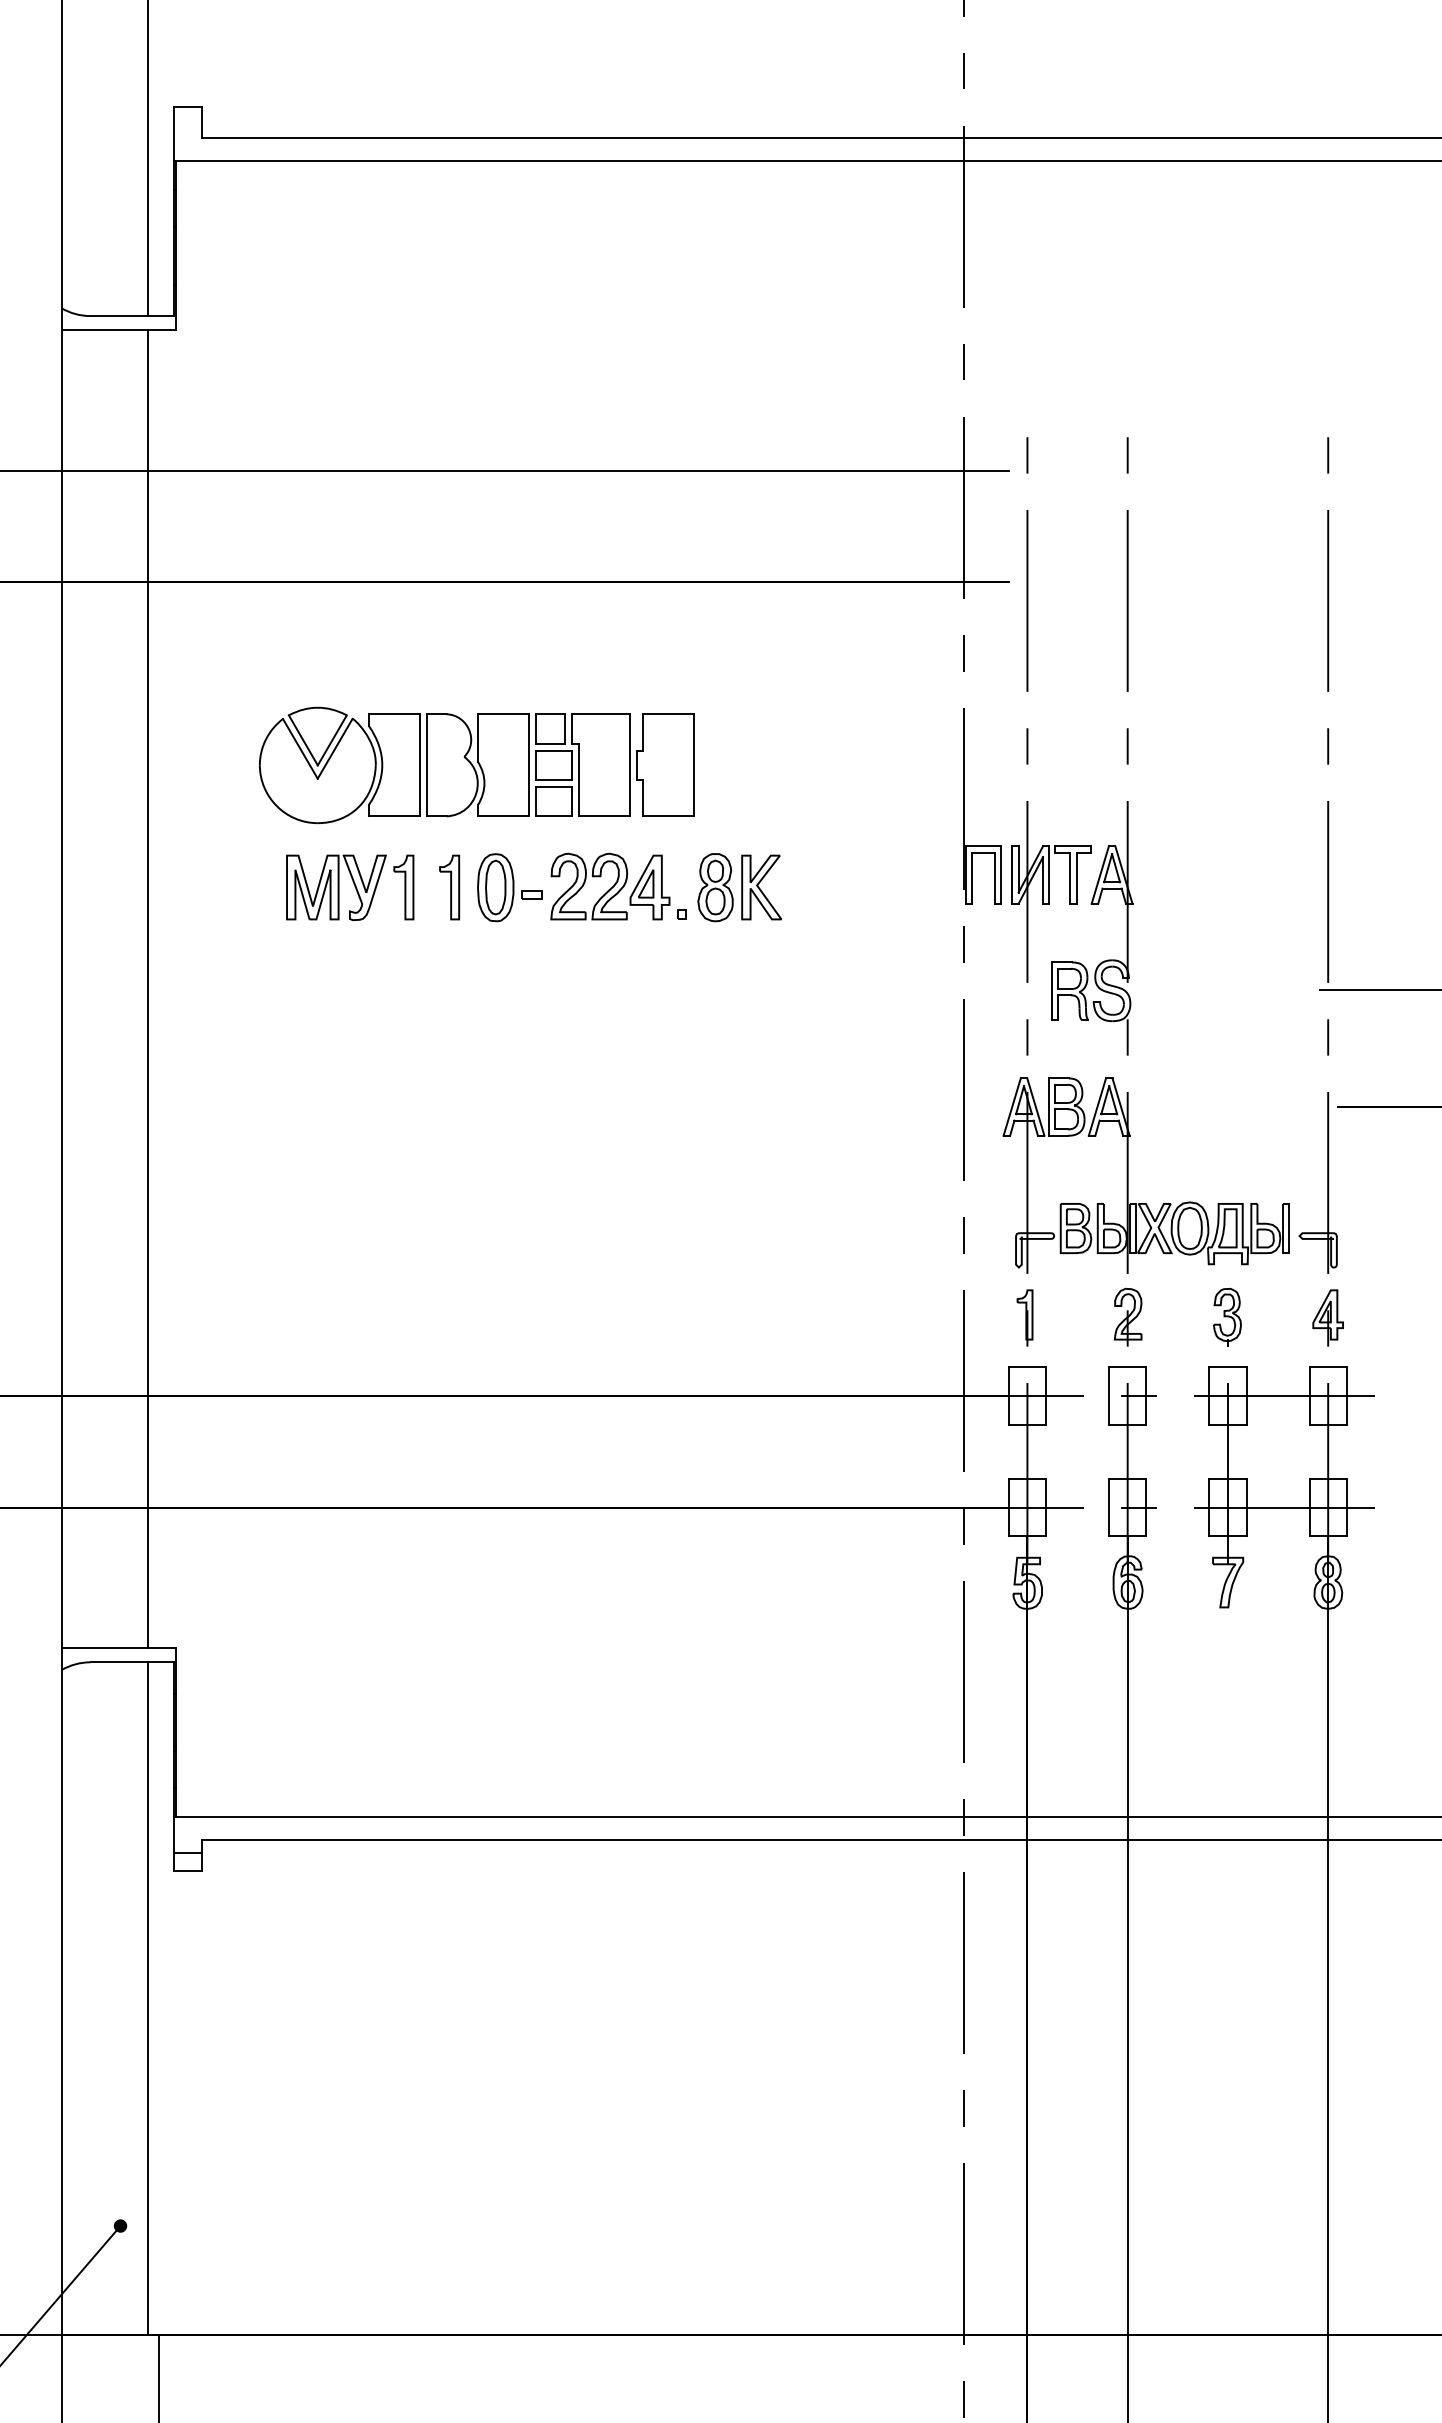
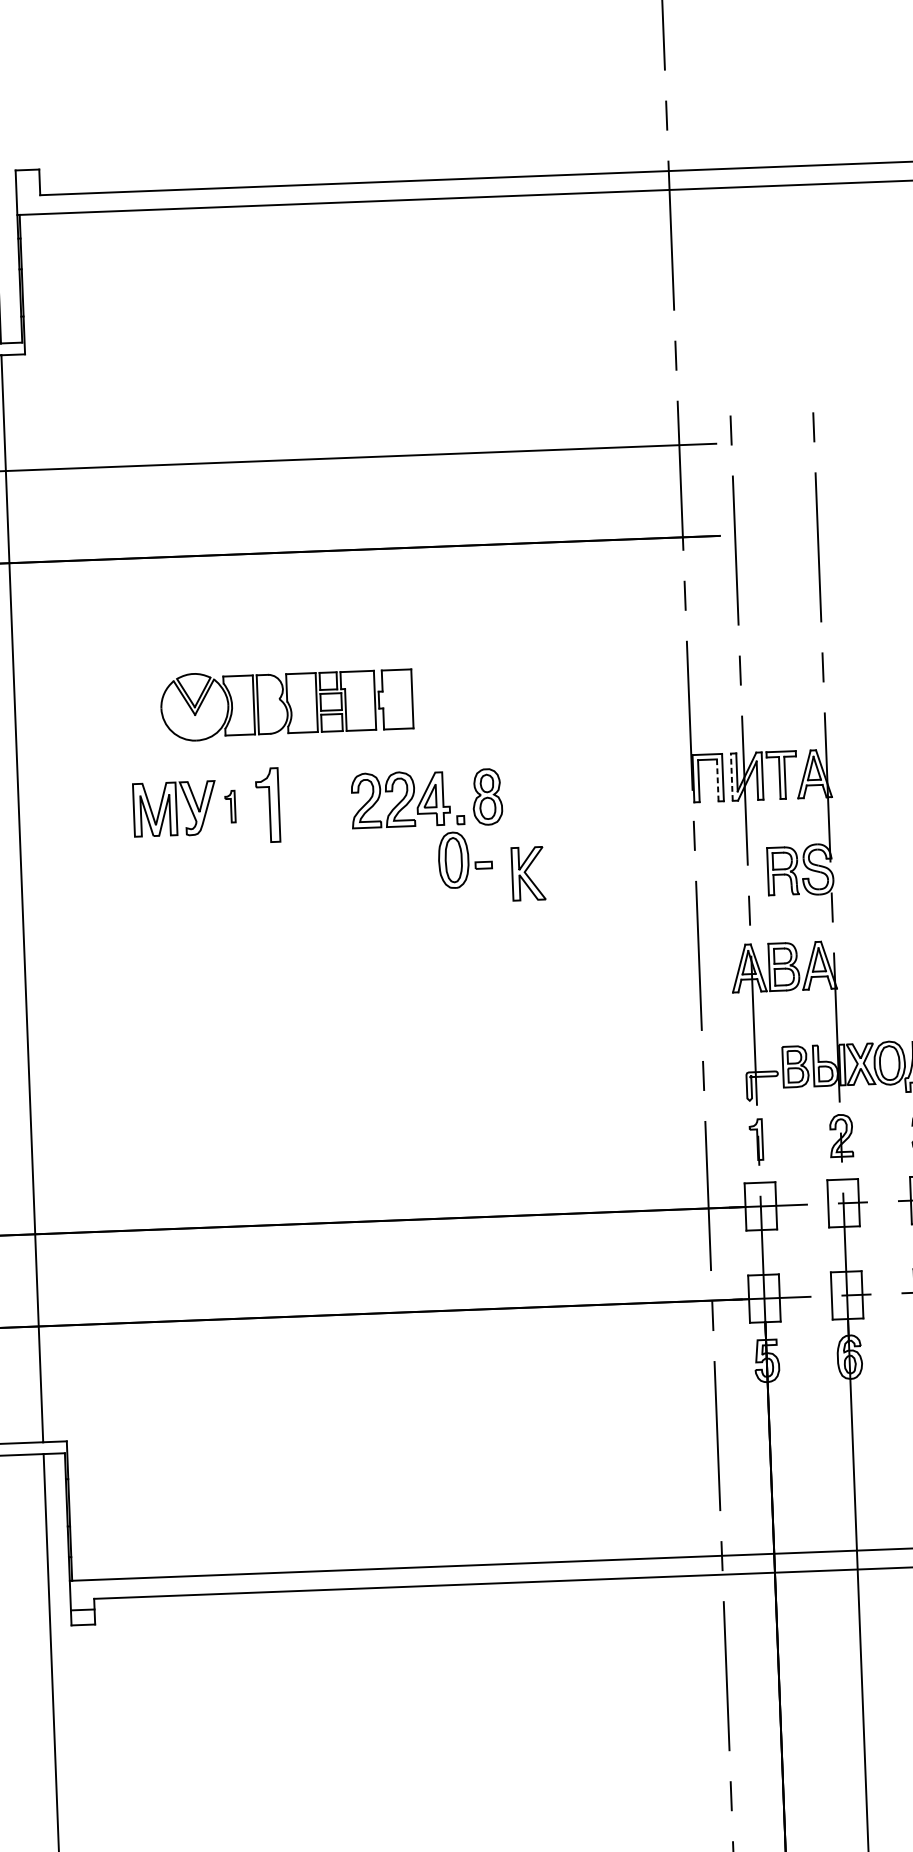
part: (476, 765) -> (286, 703), size x0.7
line: (1012, 875) -> (732, 777), solid -> dashed
line: (995, 877) -> (718, 779), solid -> dashed
part: (403, 887) -> (230, 806), size x0.6
part: (449, 887) -> (268, 805), size x1.4
part: (509, 887) -> (465, 859), moved
part: (761, 887) -> (528, 873), moved

